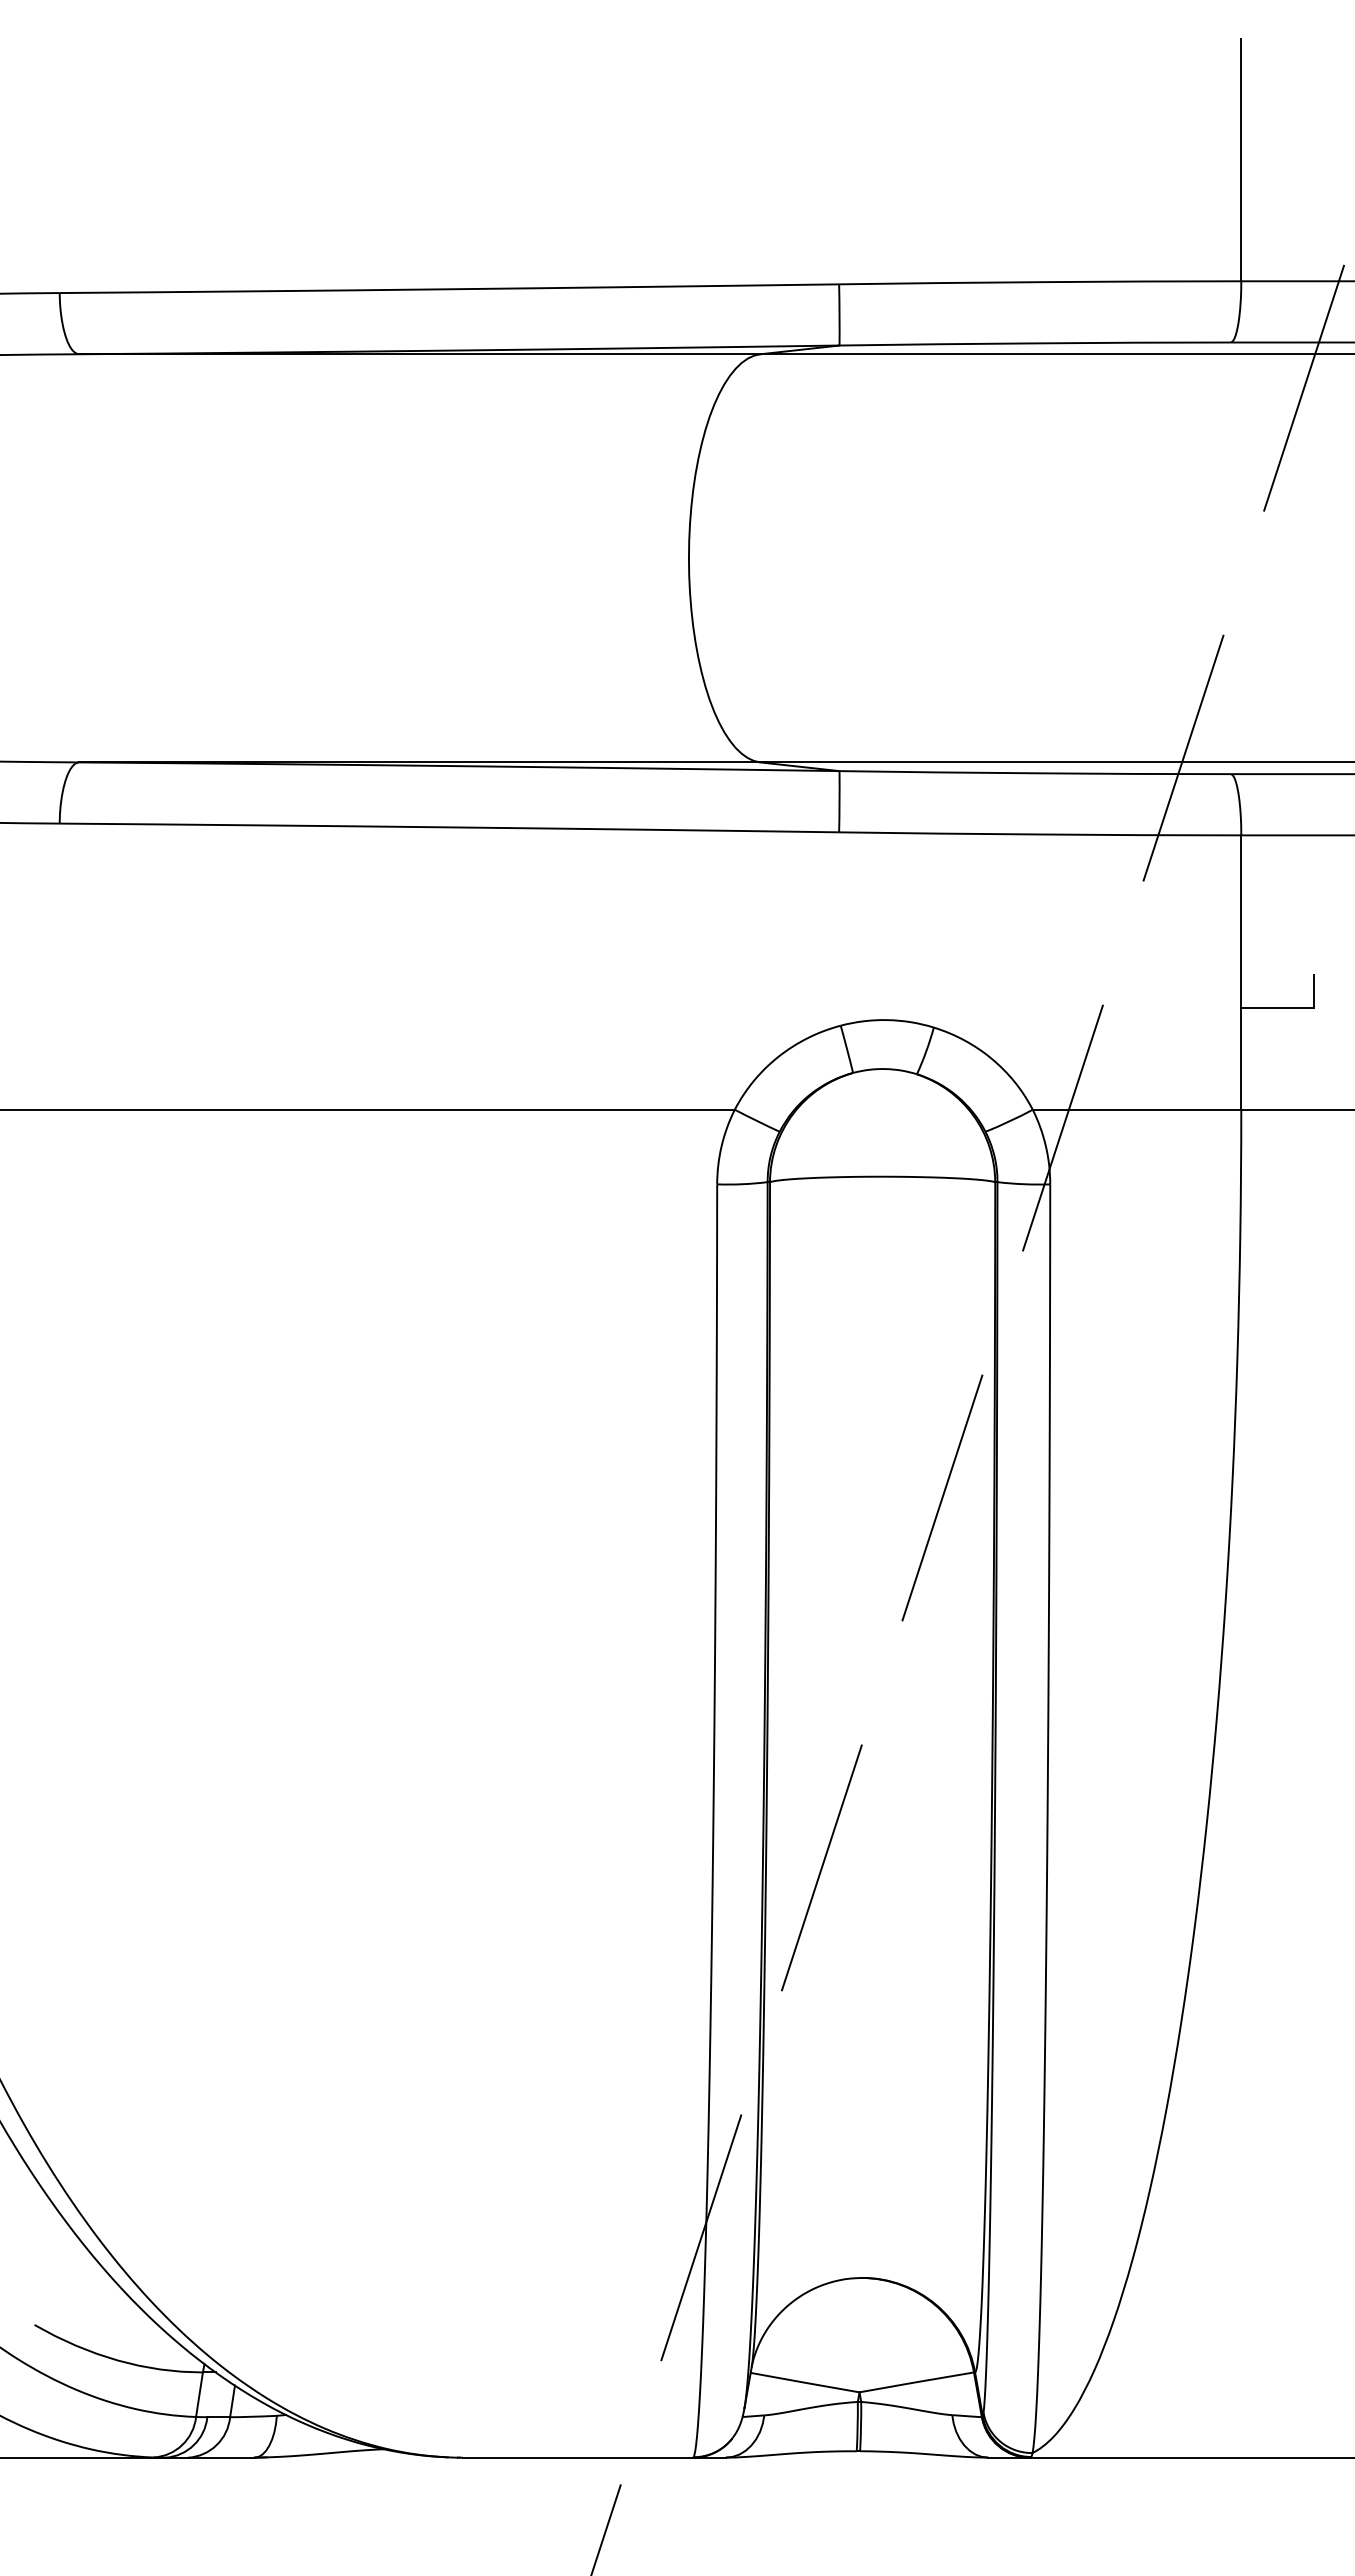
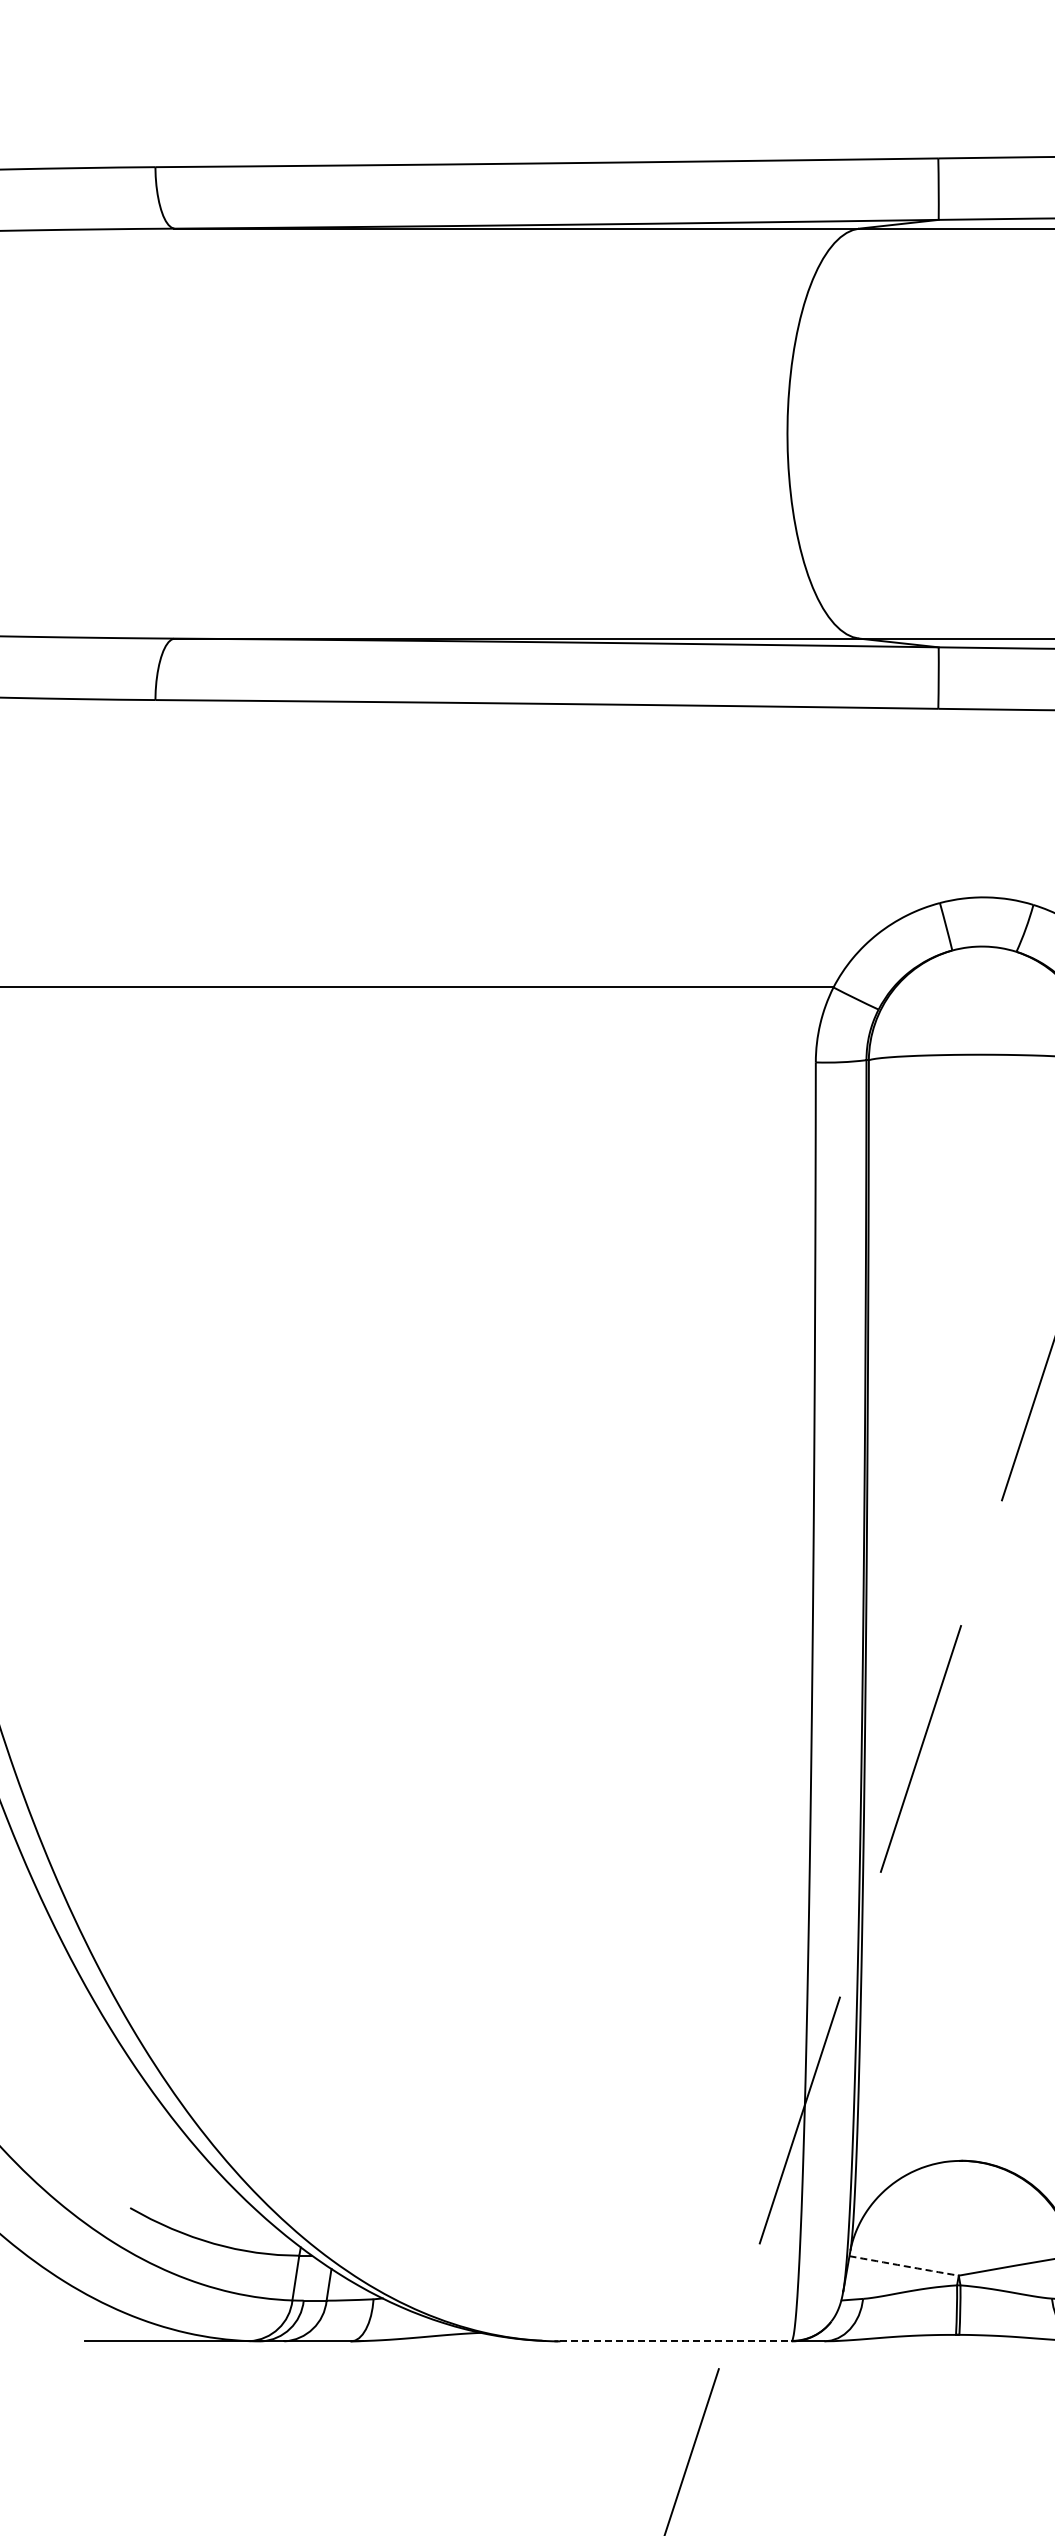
arc: (805, 2382) -> (904, 2265), solid -> dashed
line: (578, 2457) -> (676, 2341), solid -> dashed

